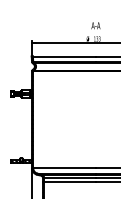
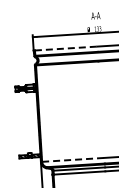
line: (64, 56) -> (66, 48), solid -> dashed
line: (64, 168) -> (73, 160), solid -> dashed

